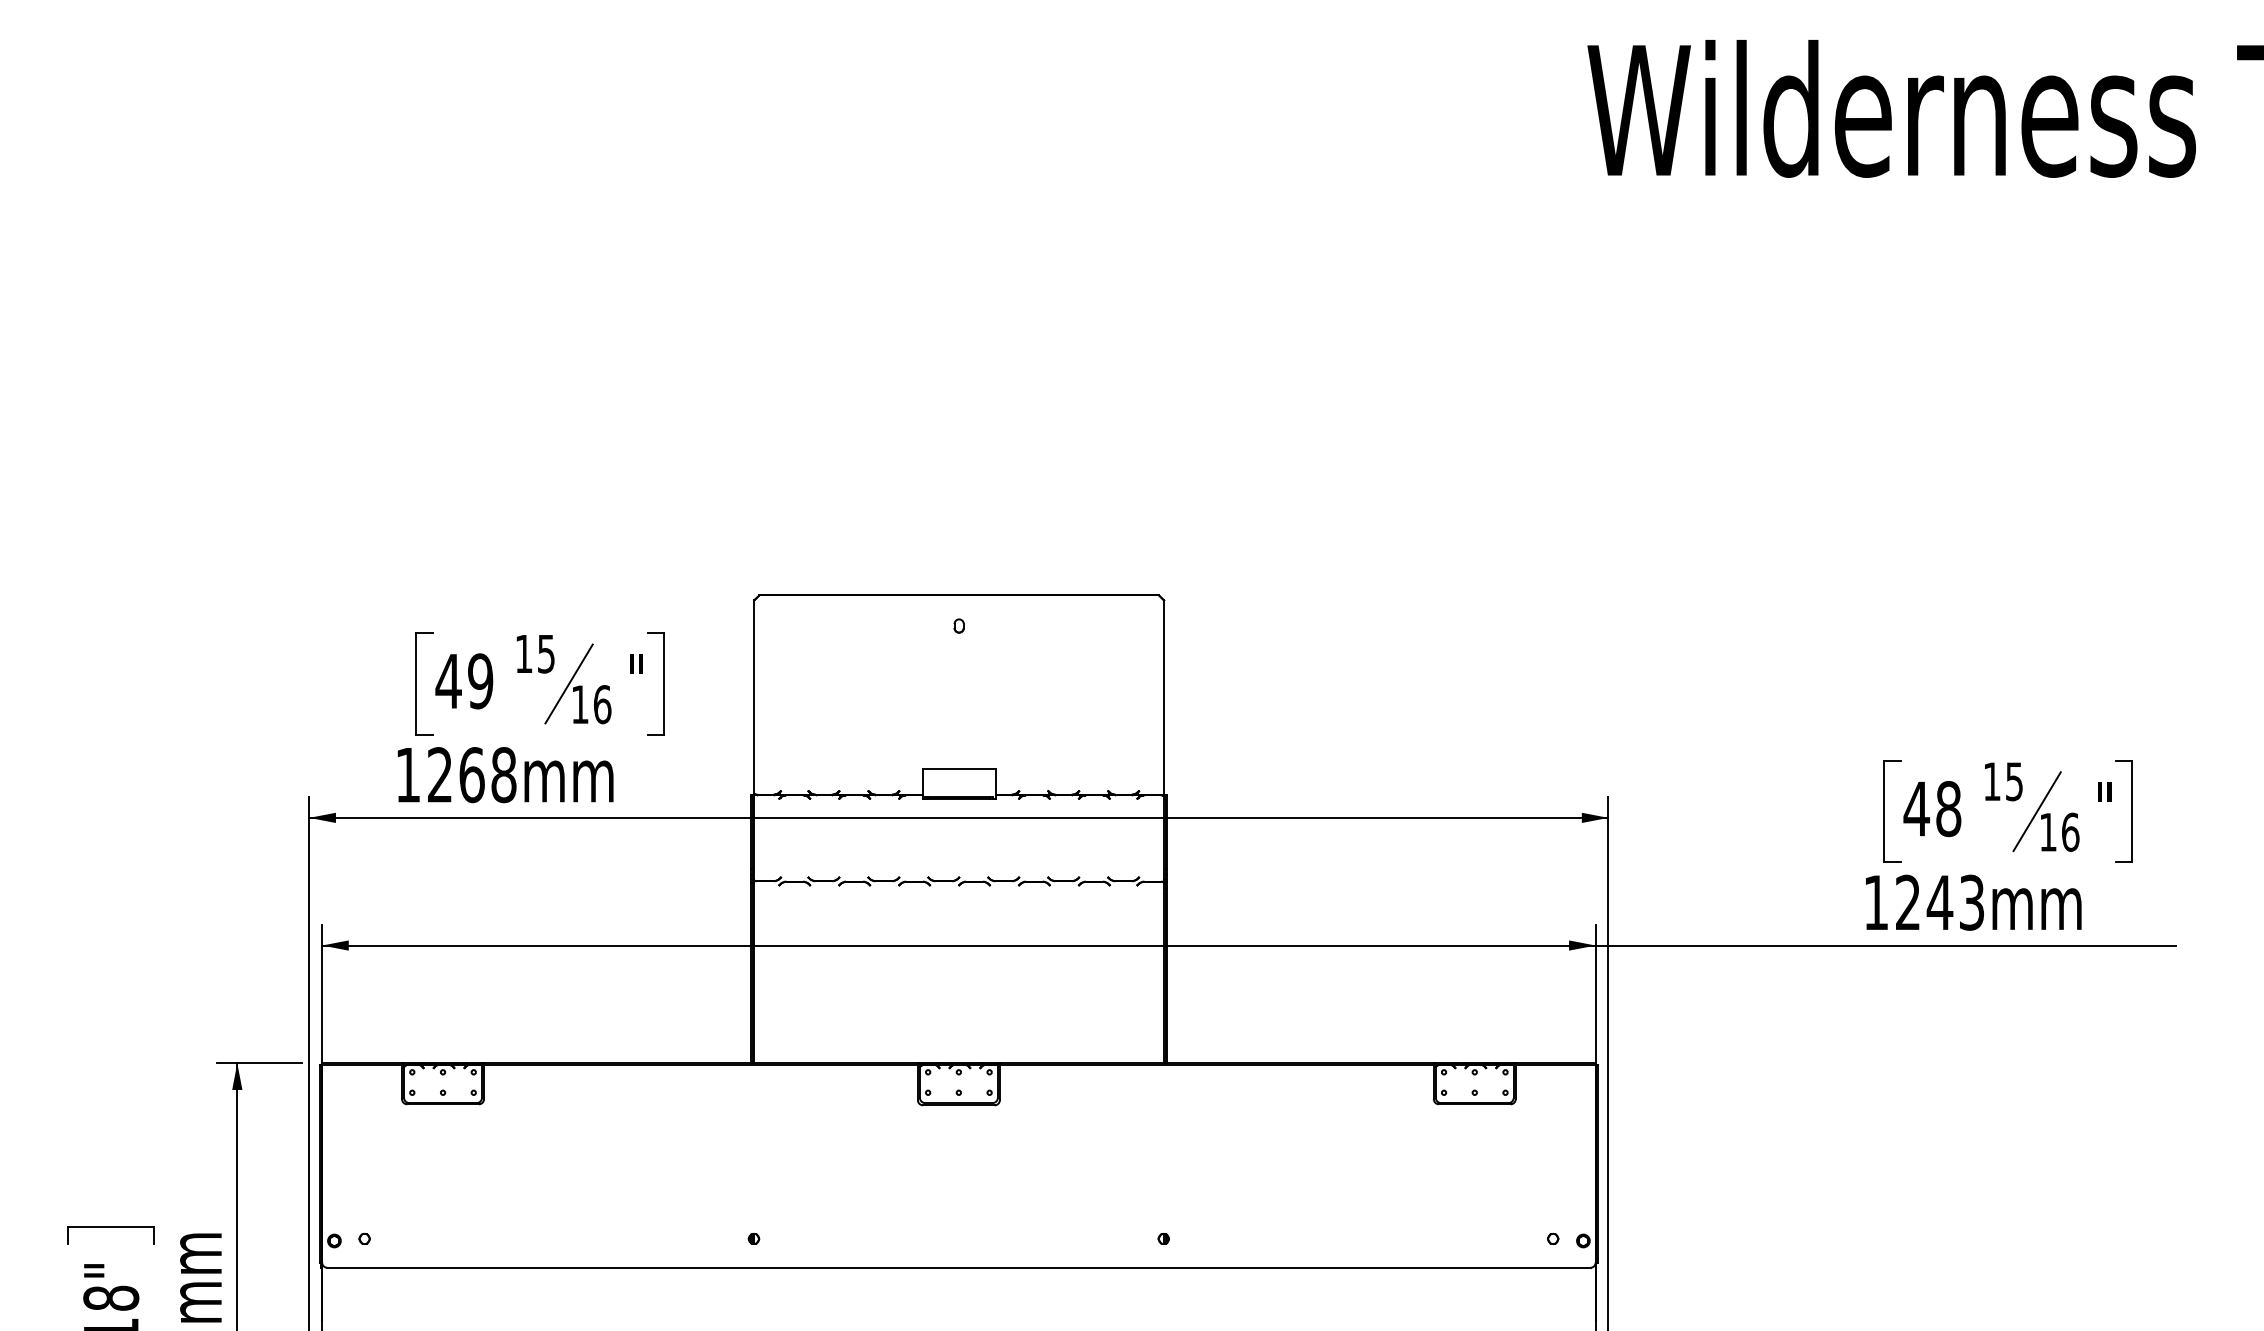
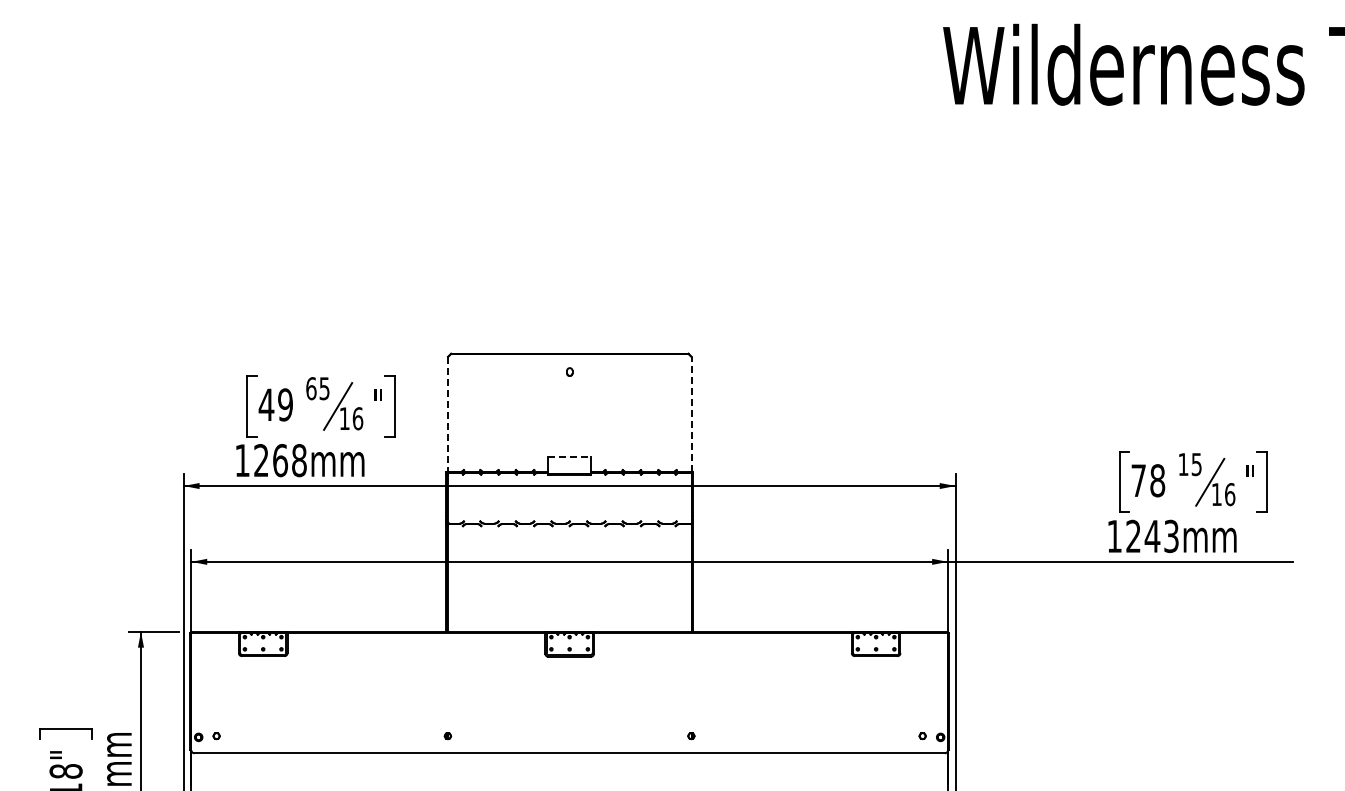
text: (524, 653) -> (311, 388), 15 -> 65
line: (754, 697) -> (448, 414), solid -> dashed
line: (1163, 697) -> (691, 414), solid -> dashed
line: (958, 768) -> (569, 456), solid -> dashed
text: (1916, 808) -> (1138, 480), 48 -> 78

